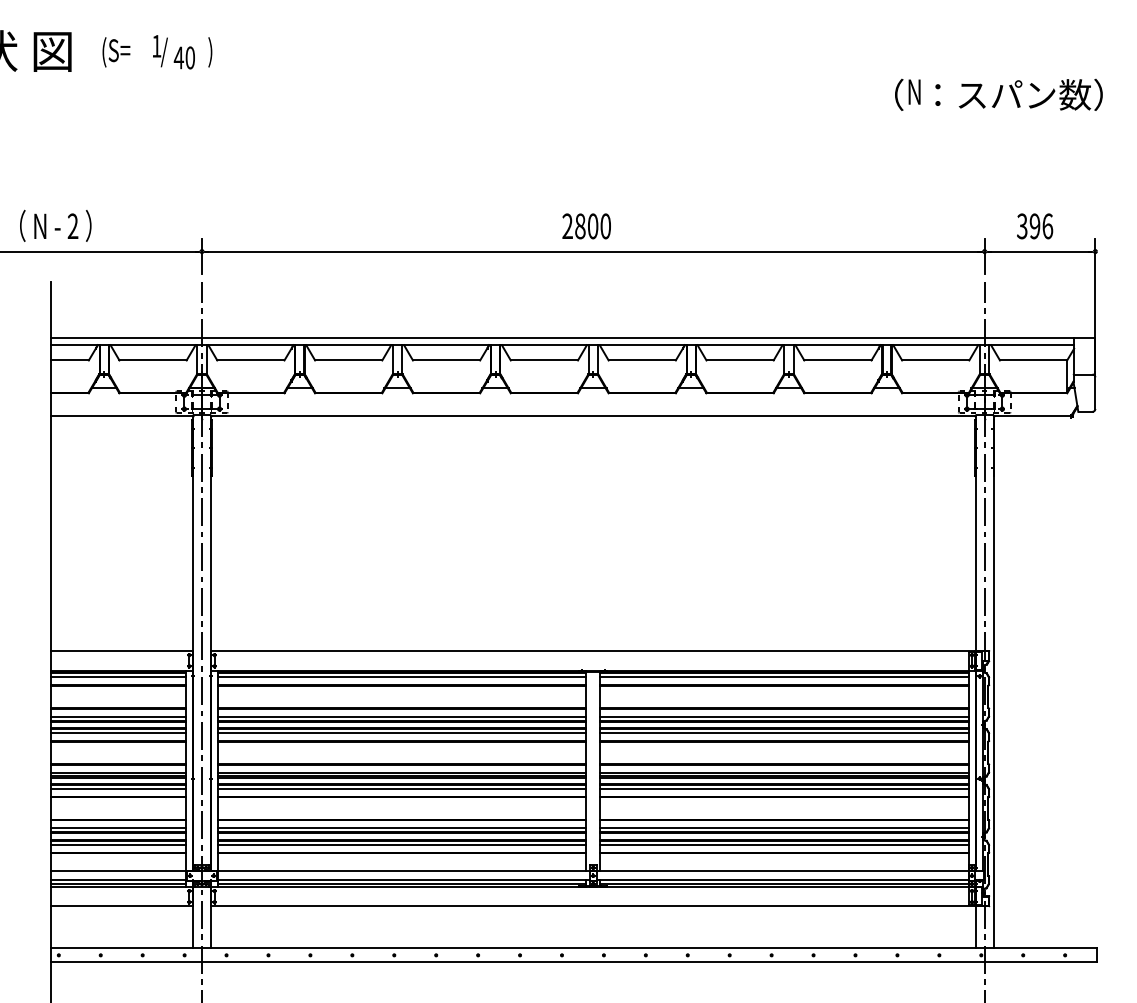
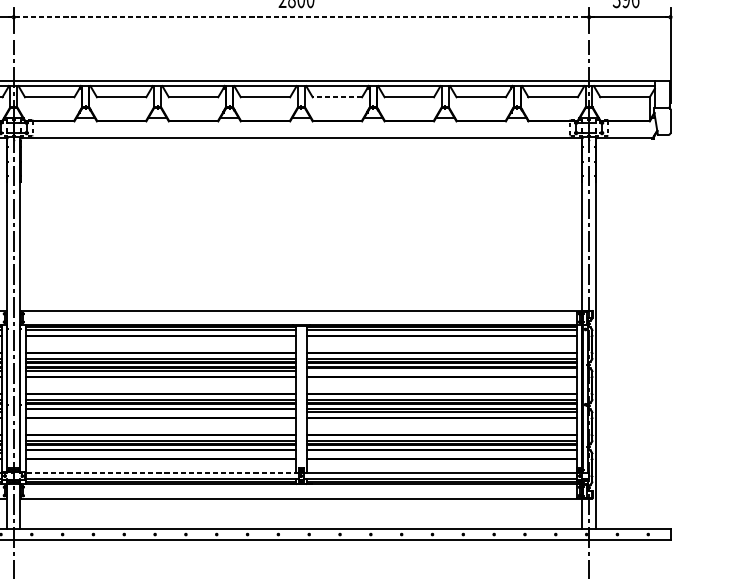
line: (592, 251) -> (300, 17), solid -> dashed
line: (642, 360) -> (337, 97), solid -> dashed
line: (784, 733) -> (441, 371), removed
line: (402, 788) -> (161, 411), removed
line: (402, 844) -> (161, 453), removed
line: (784, 844) -> (441, 453), removed
line: (404, 871) -> (162, 472), solid -> dashed

